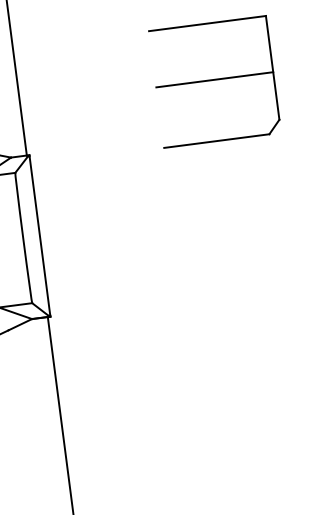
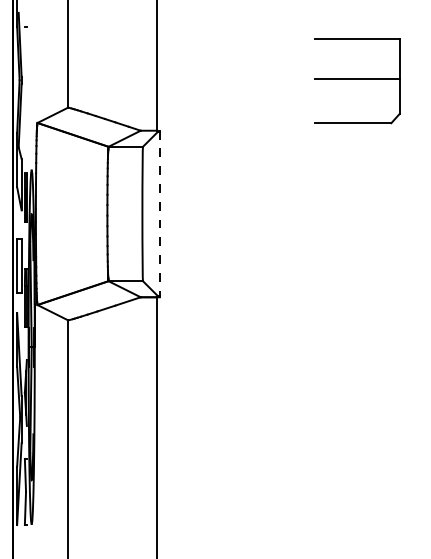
part: (215, 82) -> (357, 81), size x0.7
line: (39, 236) -> (159, 214), solid -> dashed

